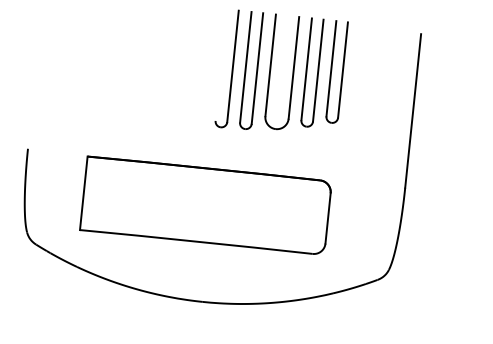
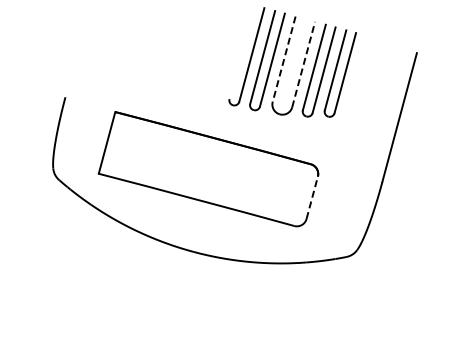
line: (271, 65) -> (284, 59), solid -> dashed
line: (293, 67) -> (303, 64), solid -> dashed
line: (328, 218) -> (312, 197), solid -> dashed

